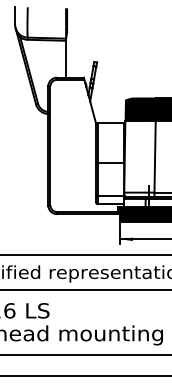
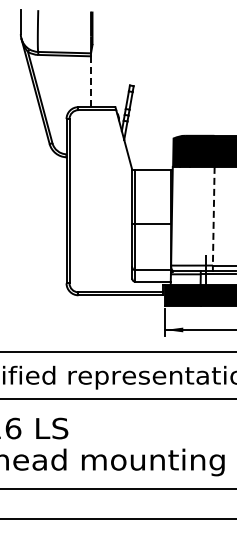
line: (66, 59) -> (91, 82), solid -> dashed
line: (154, 157) -> (213, 216), solid -> dashed

